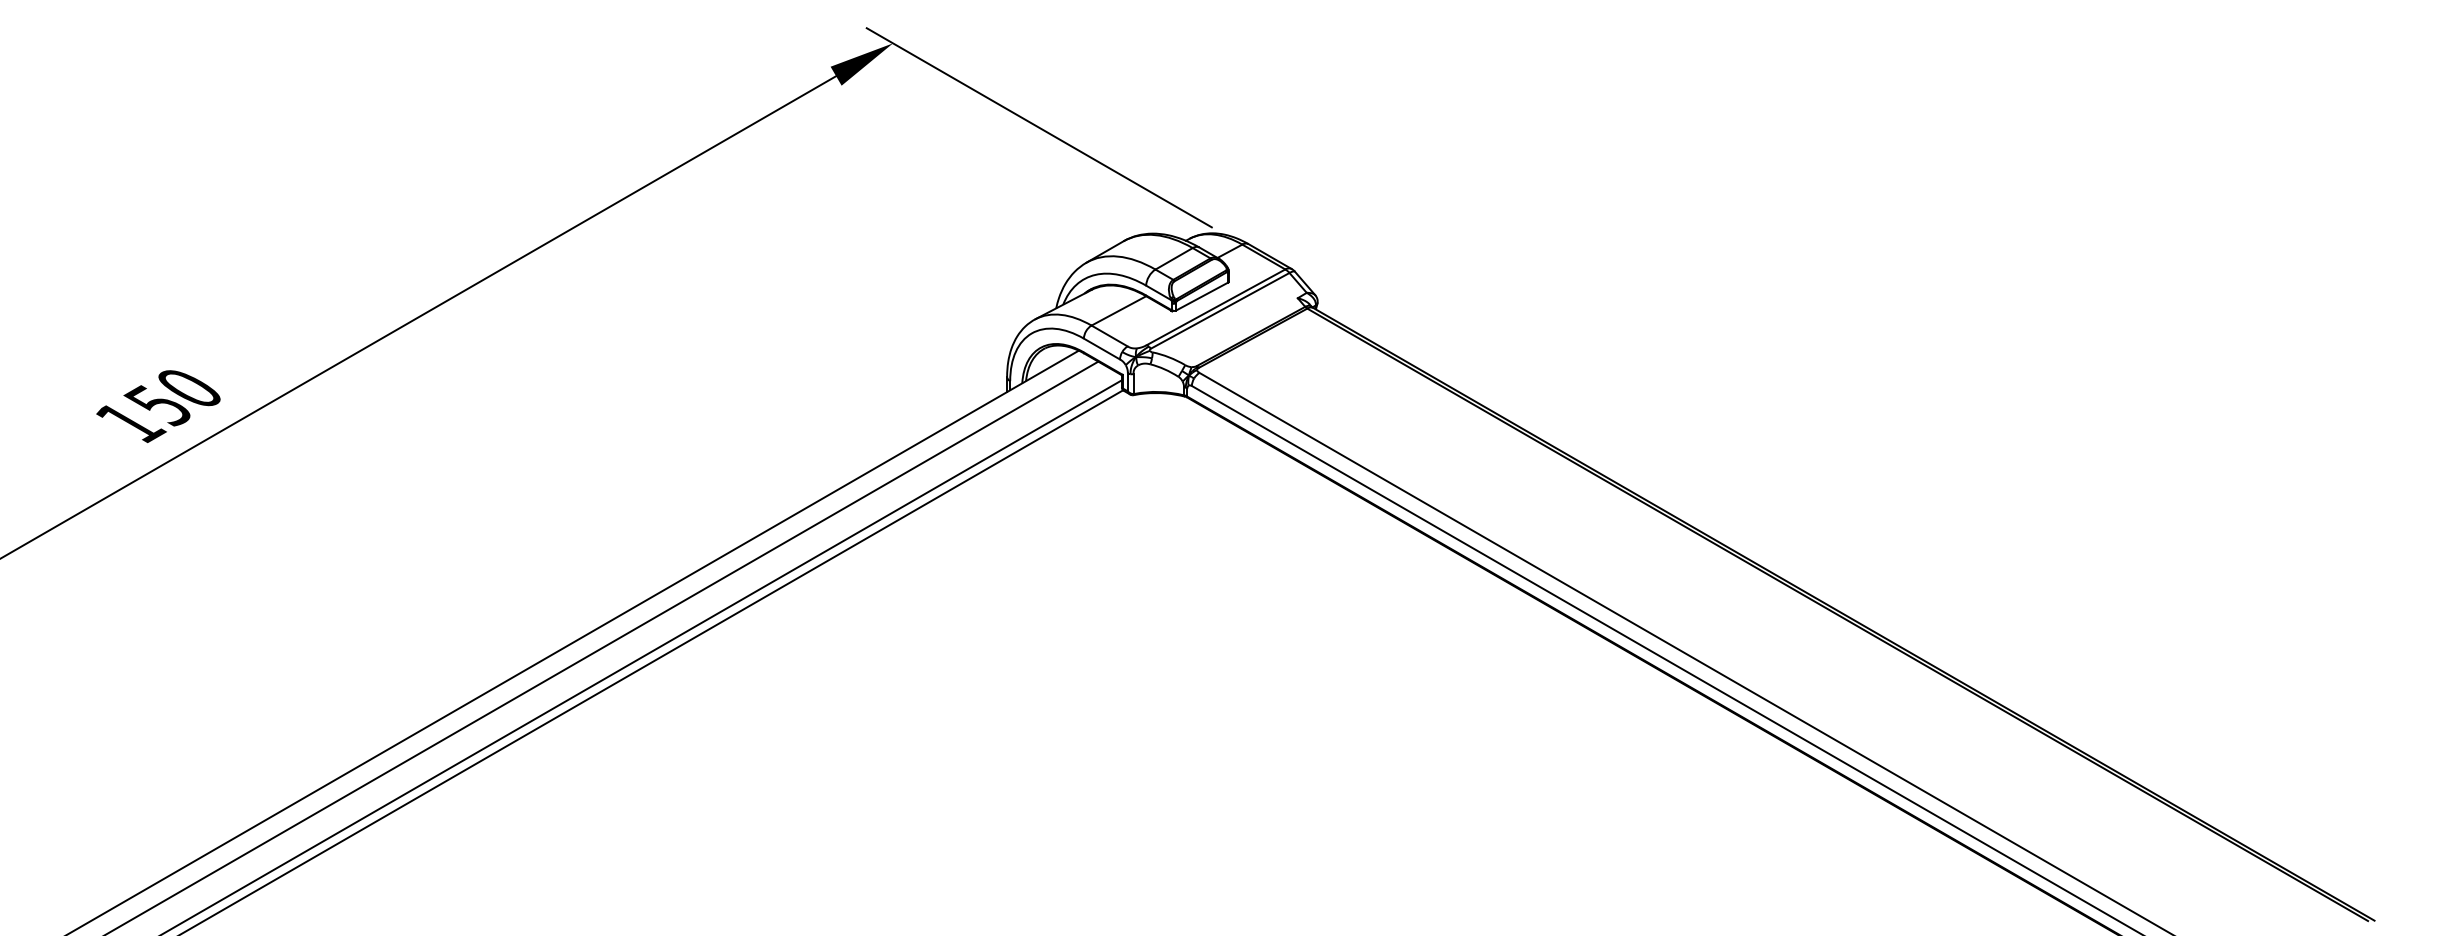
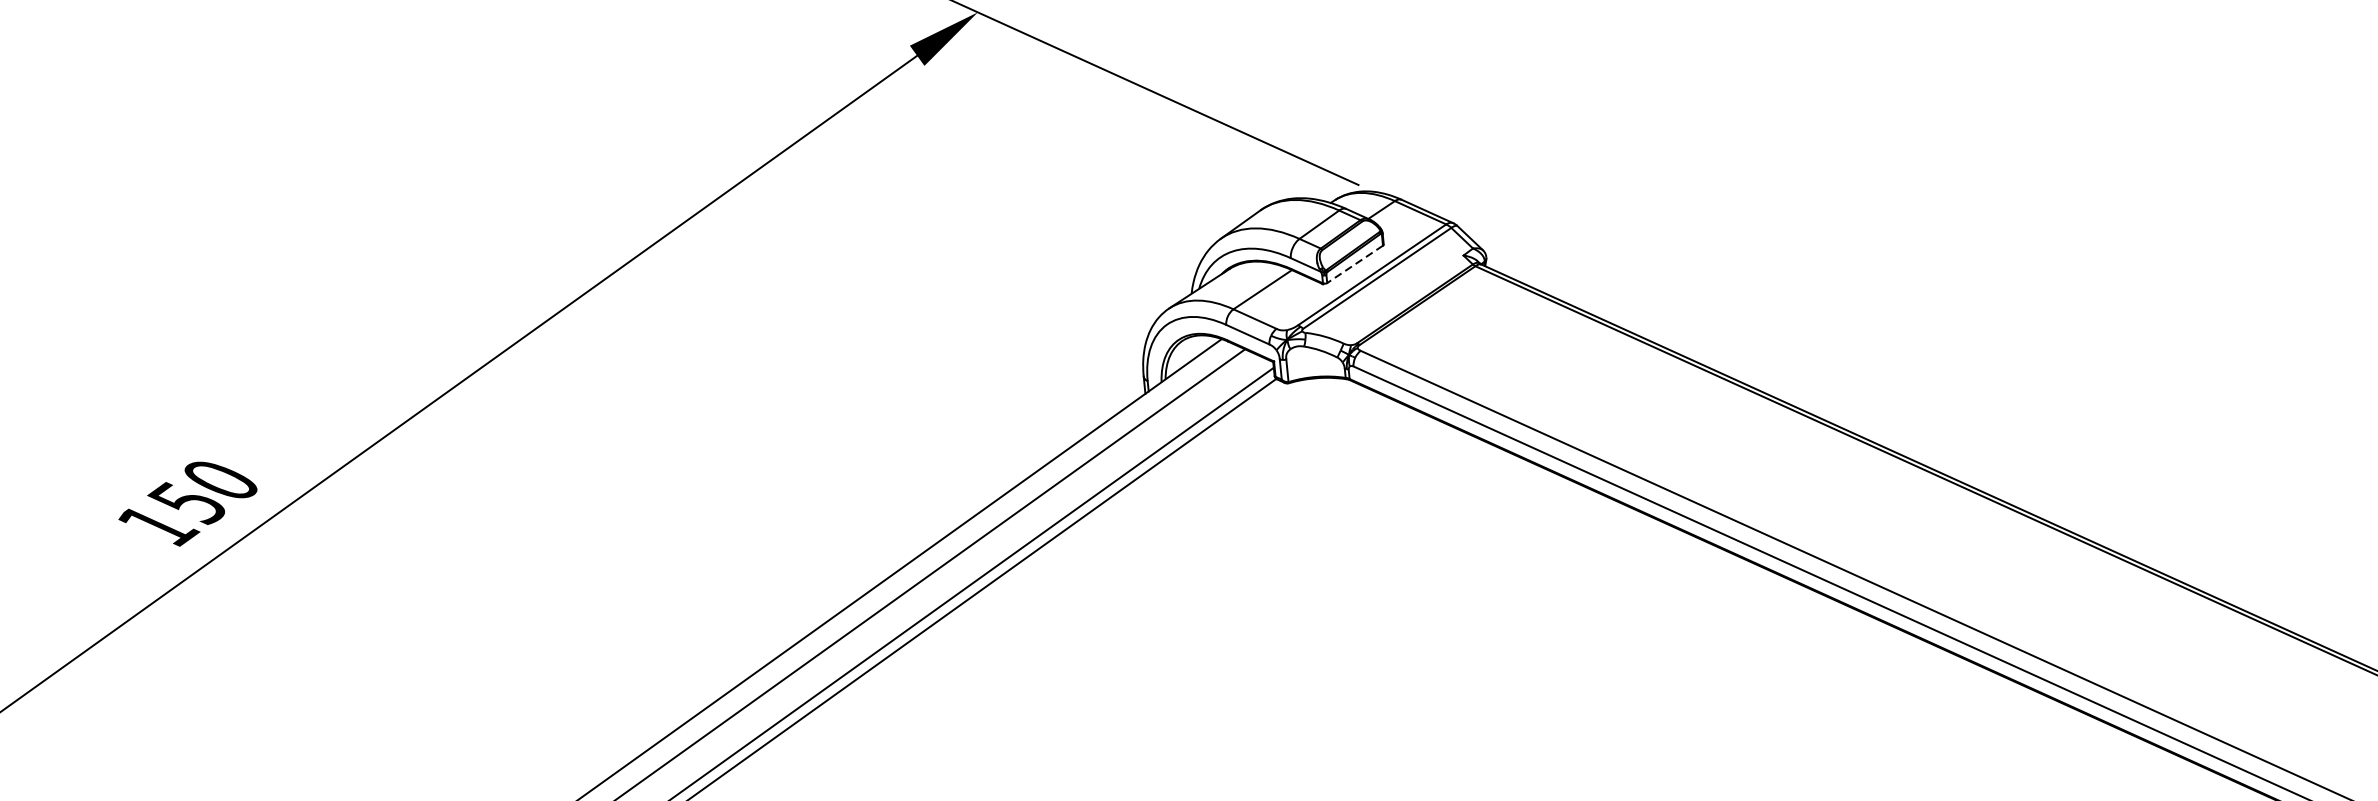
line: (1202, 296) -> (1355, 264), solid -> dashed

